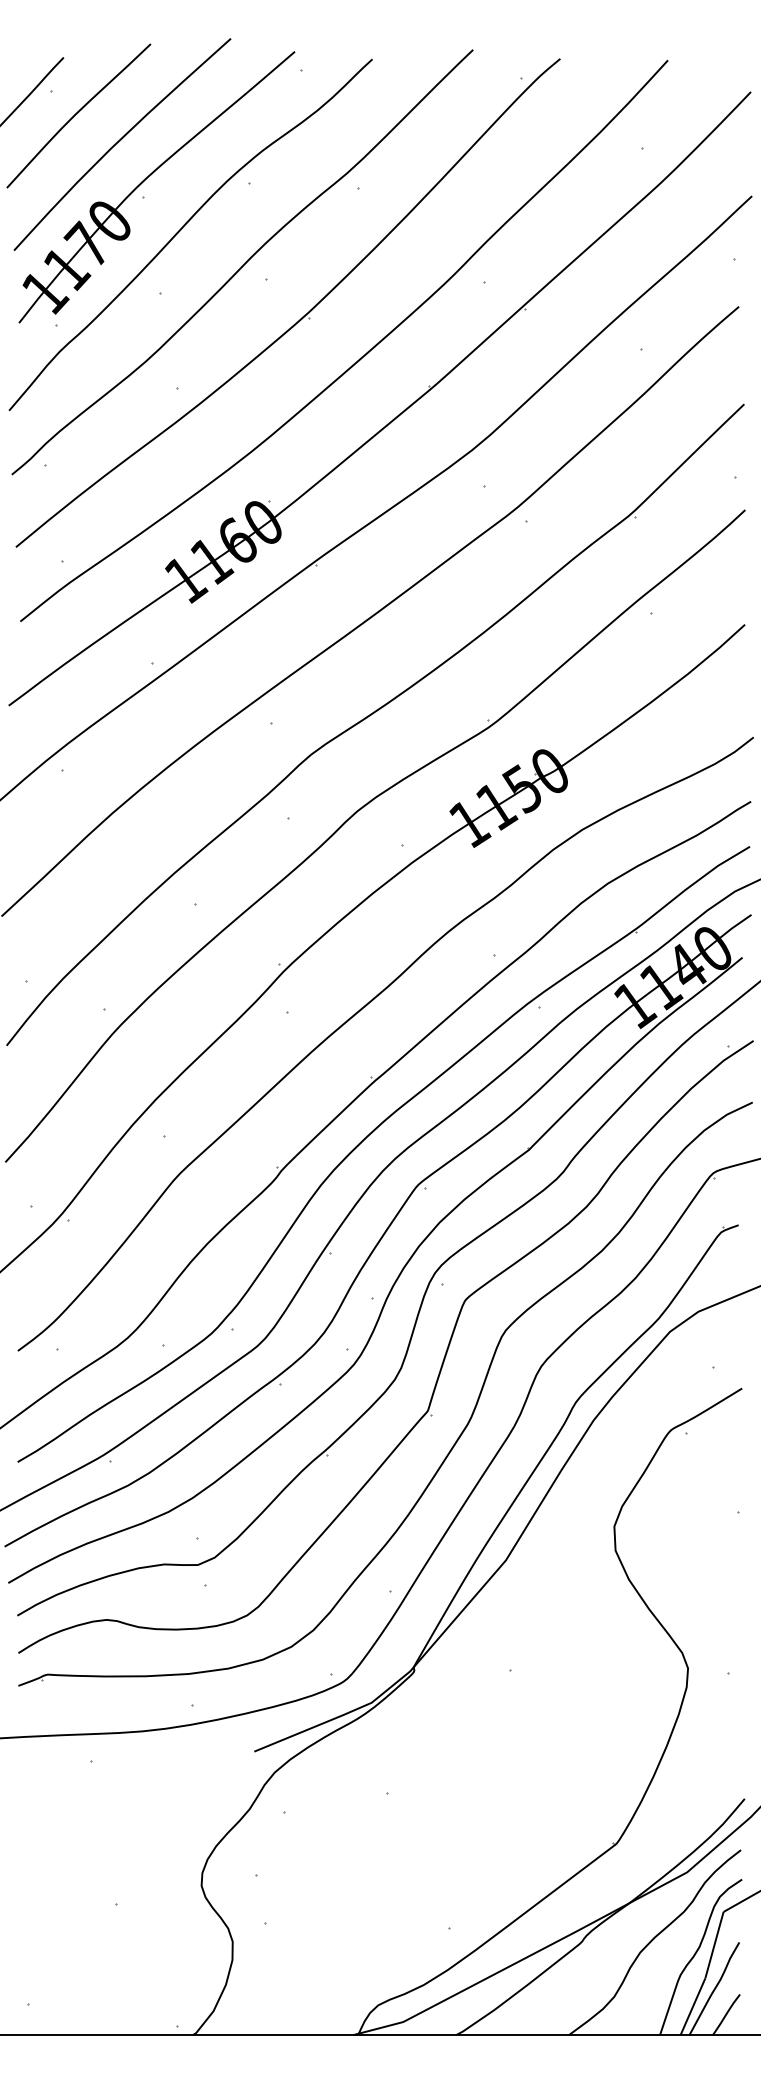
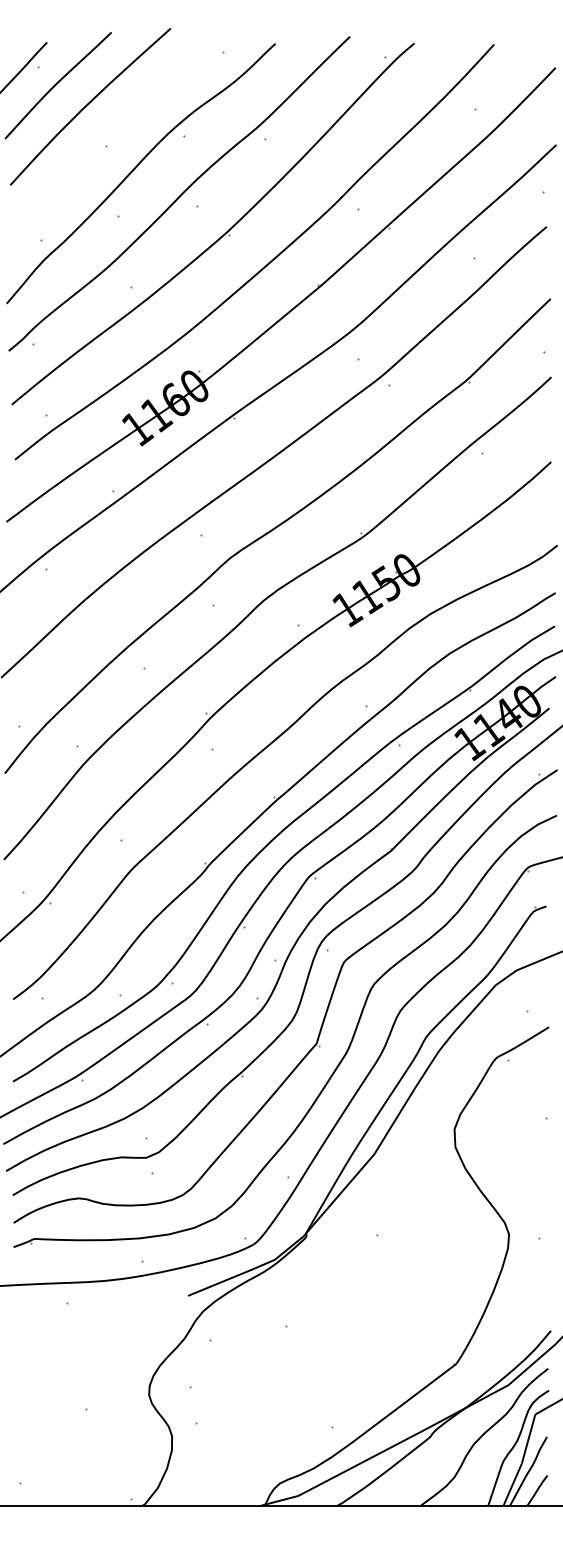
part: (150, 176) -> (111, 130), removed

